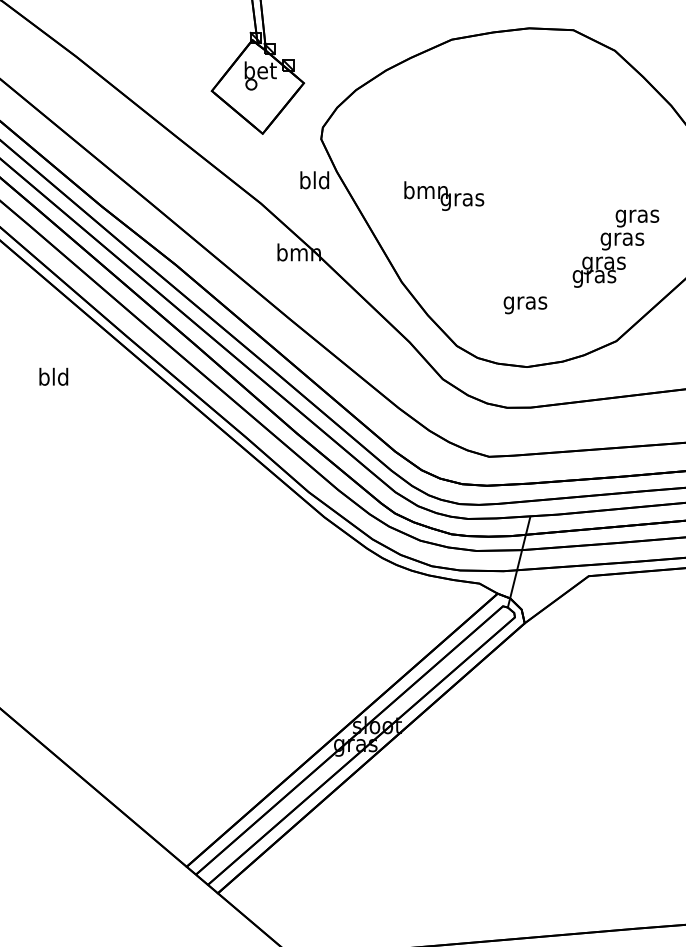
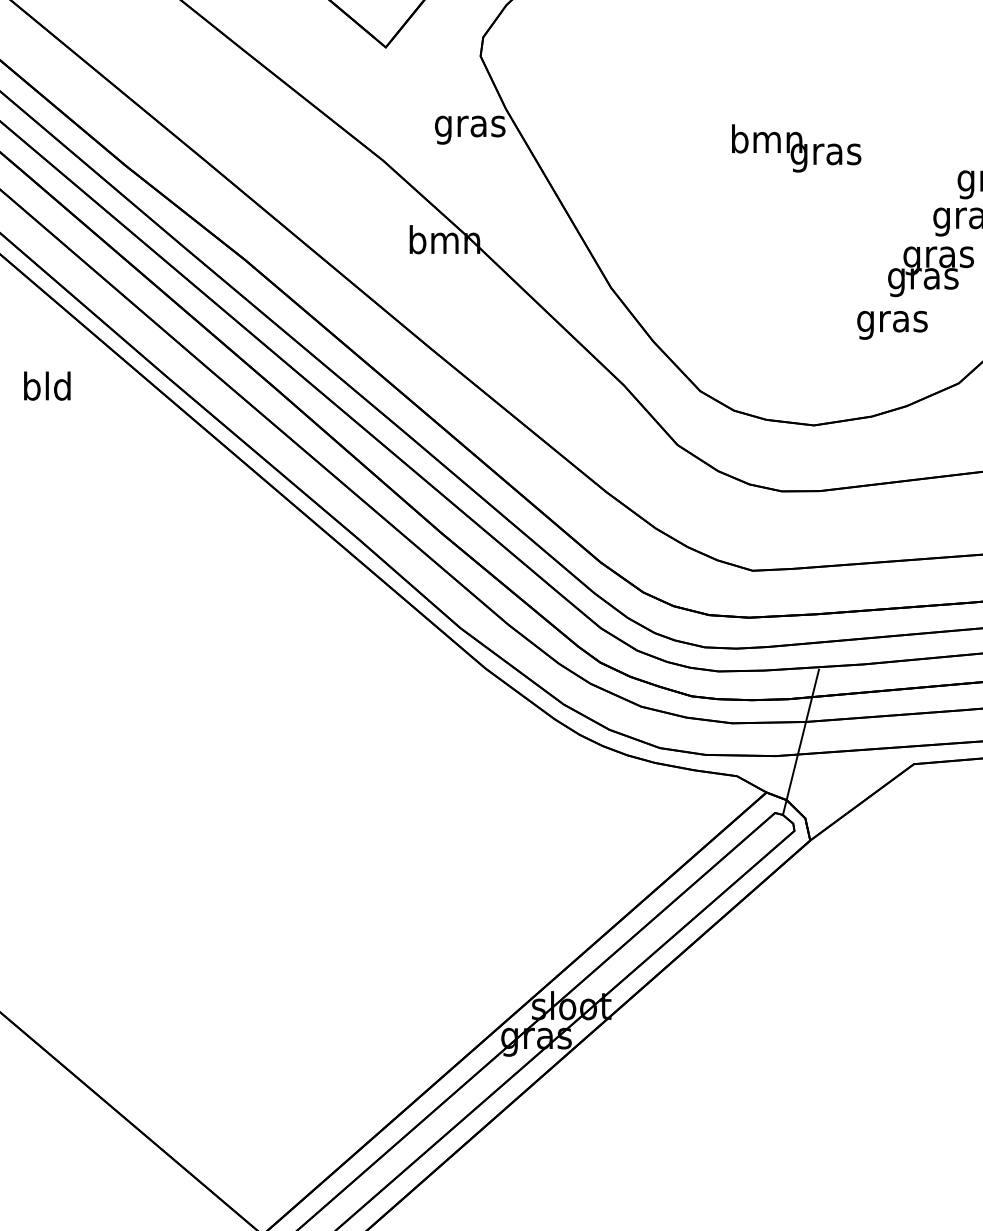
text: (314, 182) -> (469, 126), bld -> gras
text: (444, 195) -> (796, 147), moved
text: (525, 305) -> (892, 325), moved
text: (53, 376) -> (46, 385), moved

